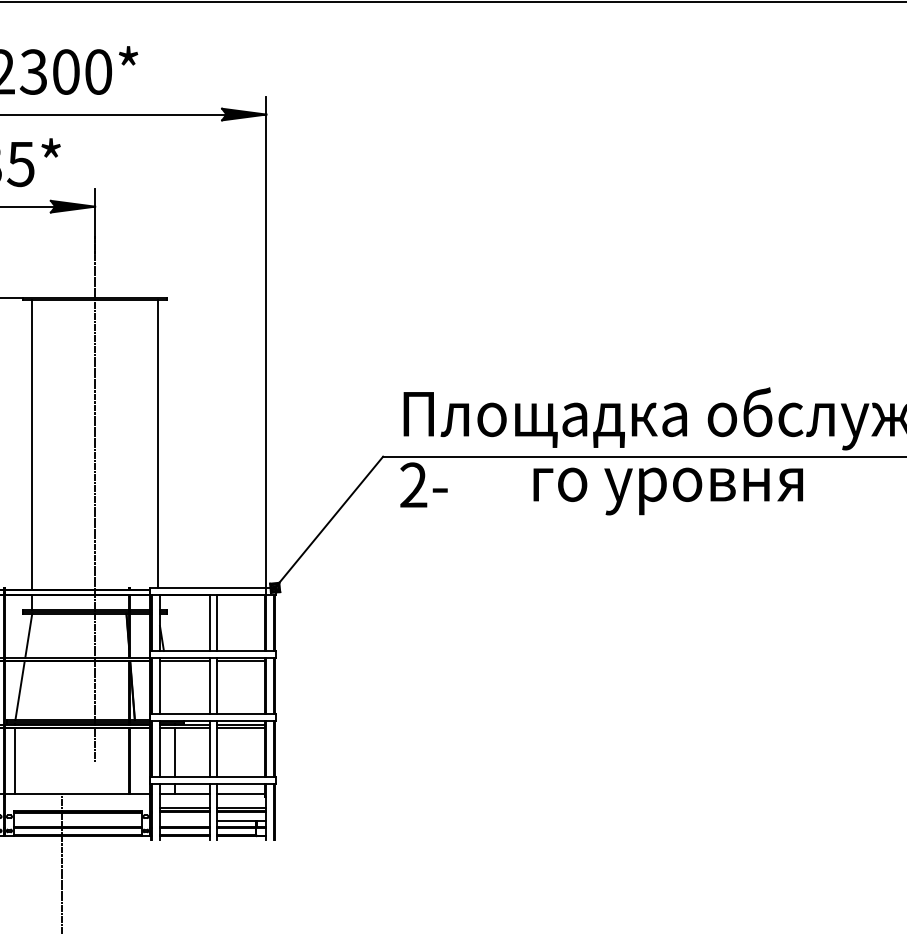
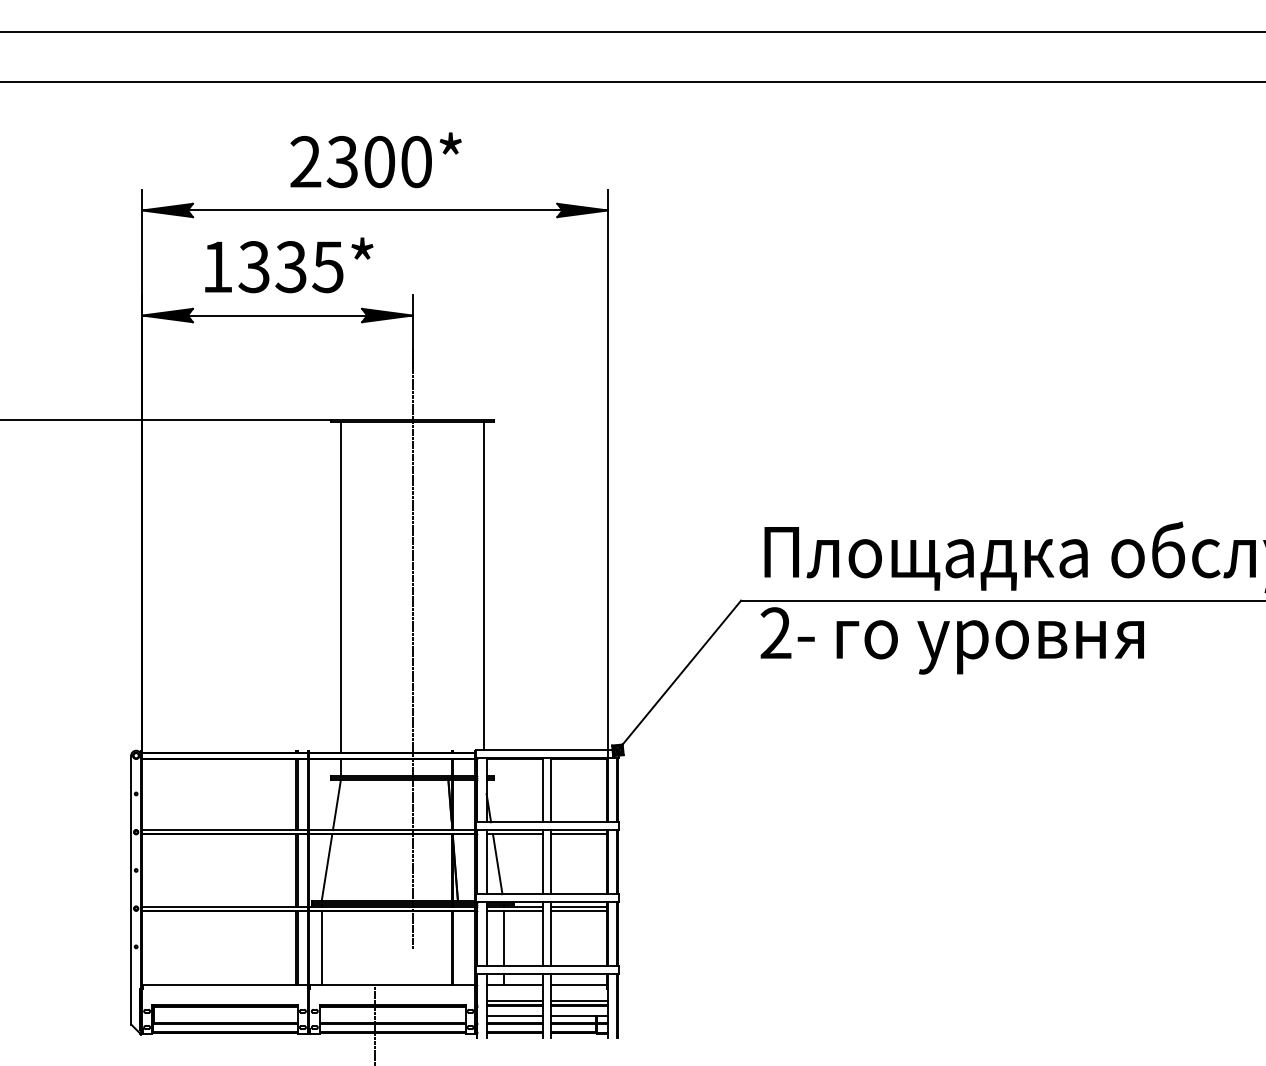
text: (667, 491) -> (989, 647), moved
line: (169, 688) -> (497, 864), added
line: (184, 820) -> (514, 1015), added

